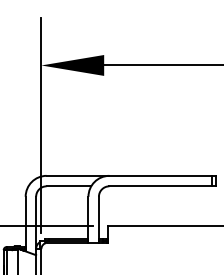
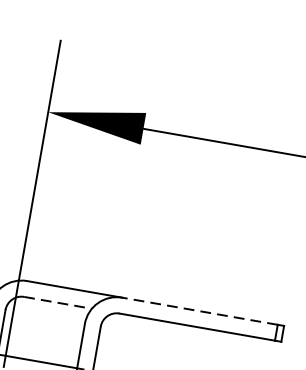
line: (160, 175) -> (199, 310), solid -> dashed
line: (69, 186) -> (58, 303), solid -> dashed

